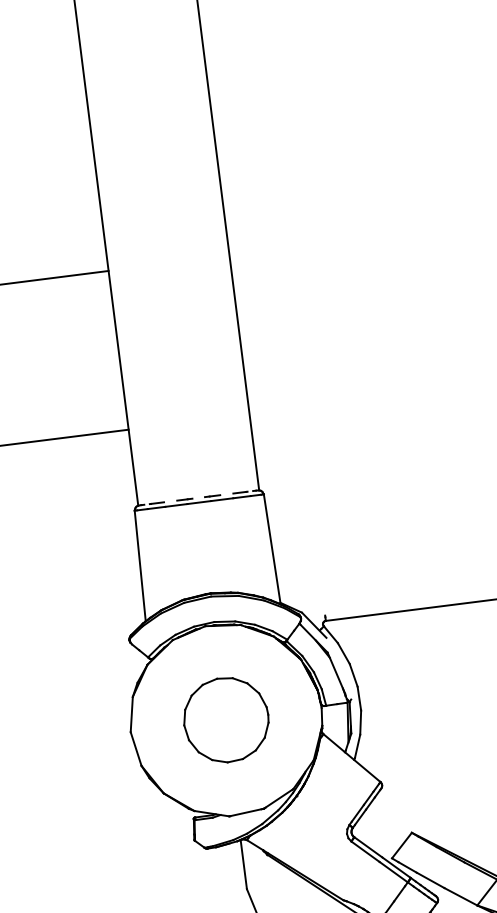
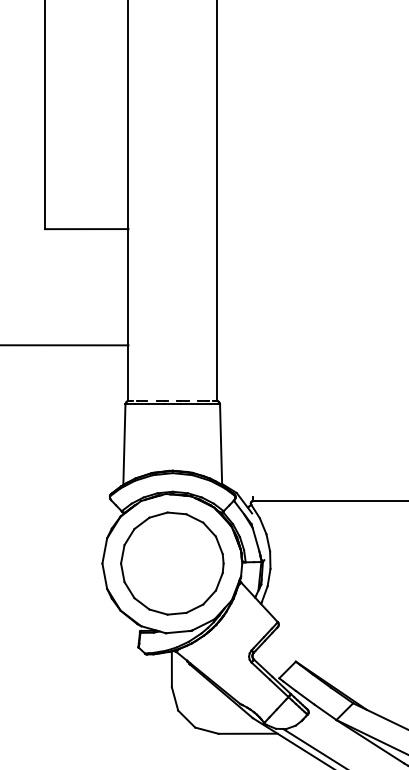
part: (226, 720) -> (172, 563), size x1.67

